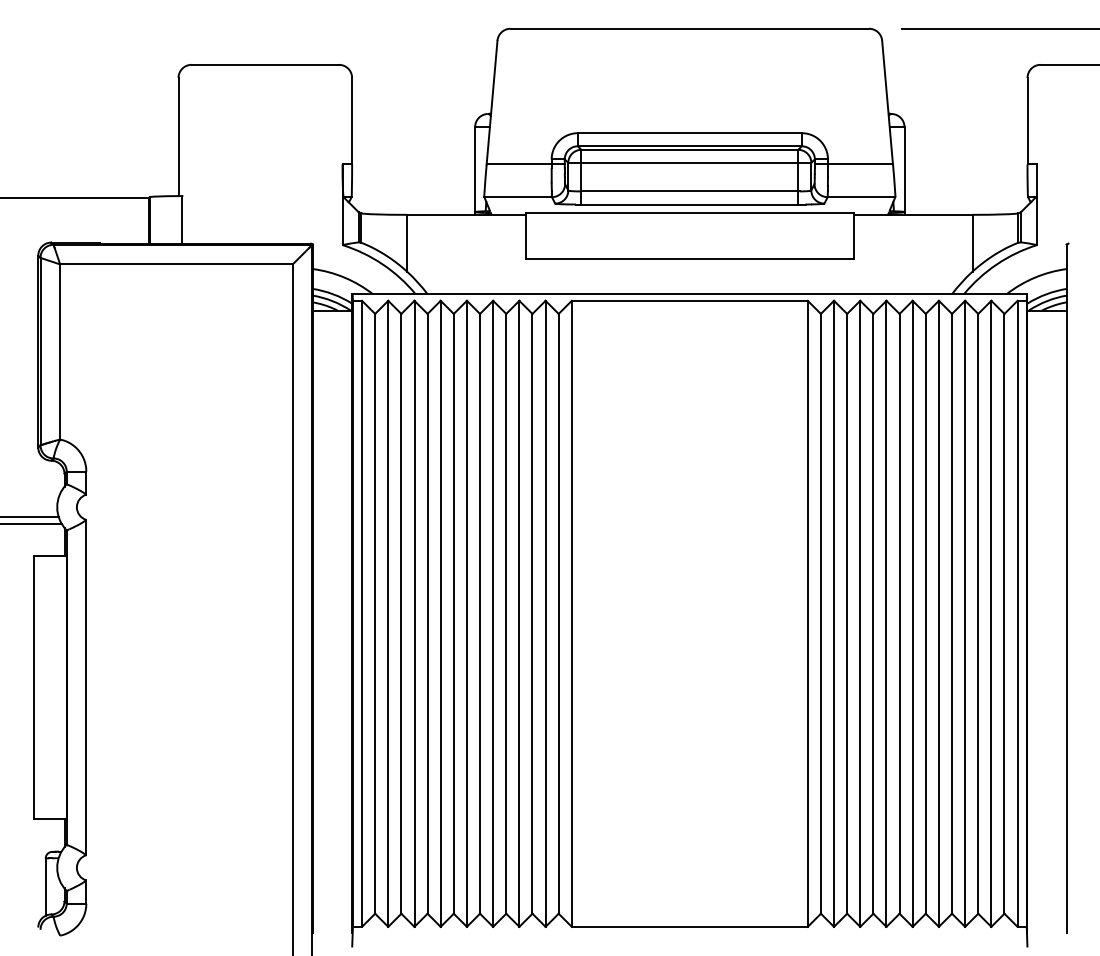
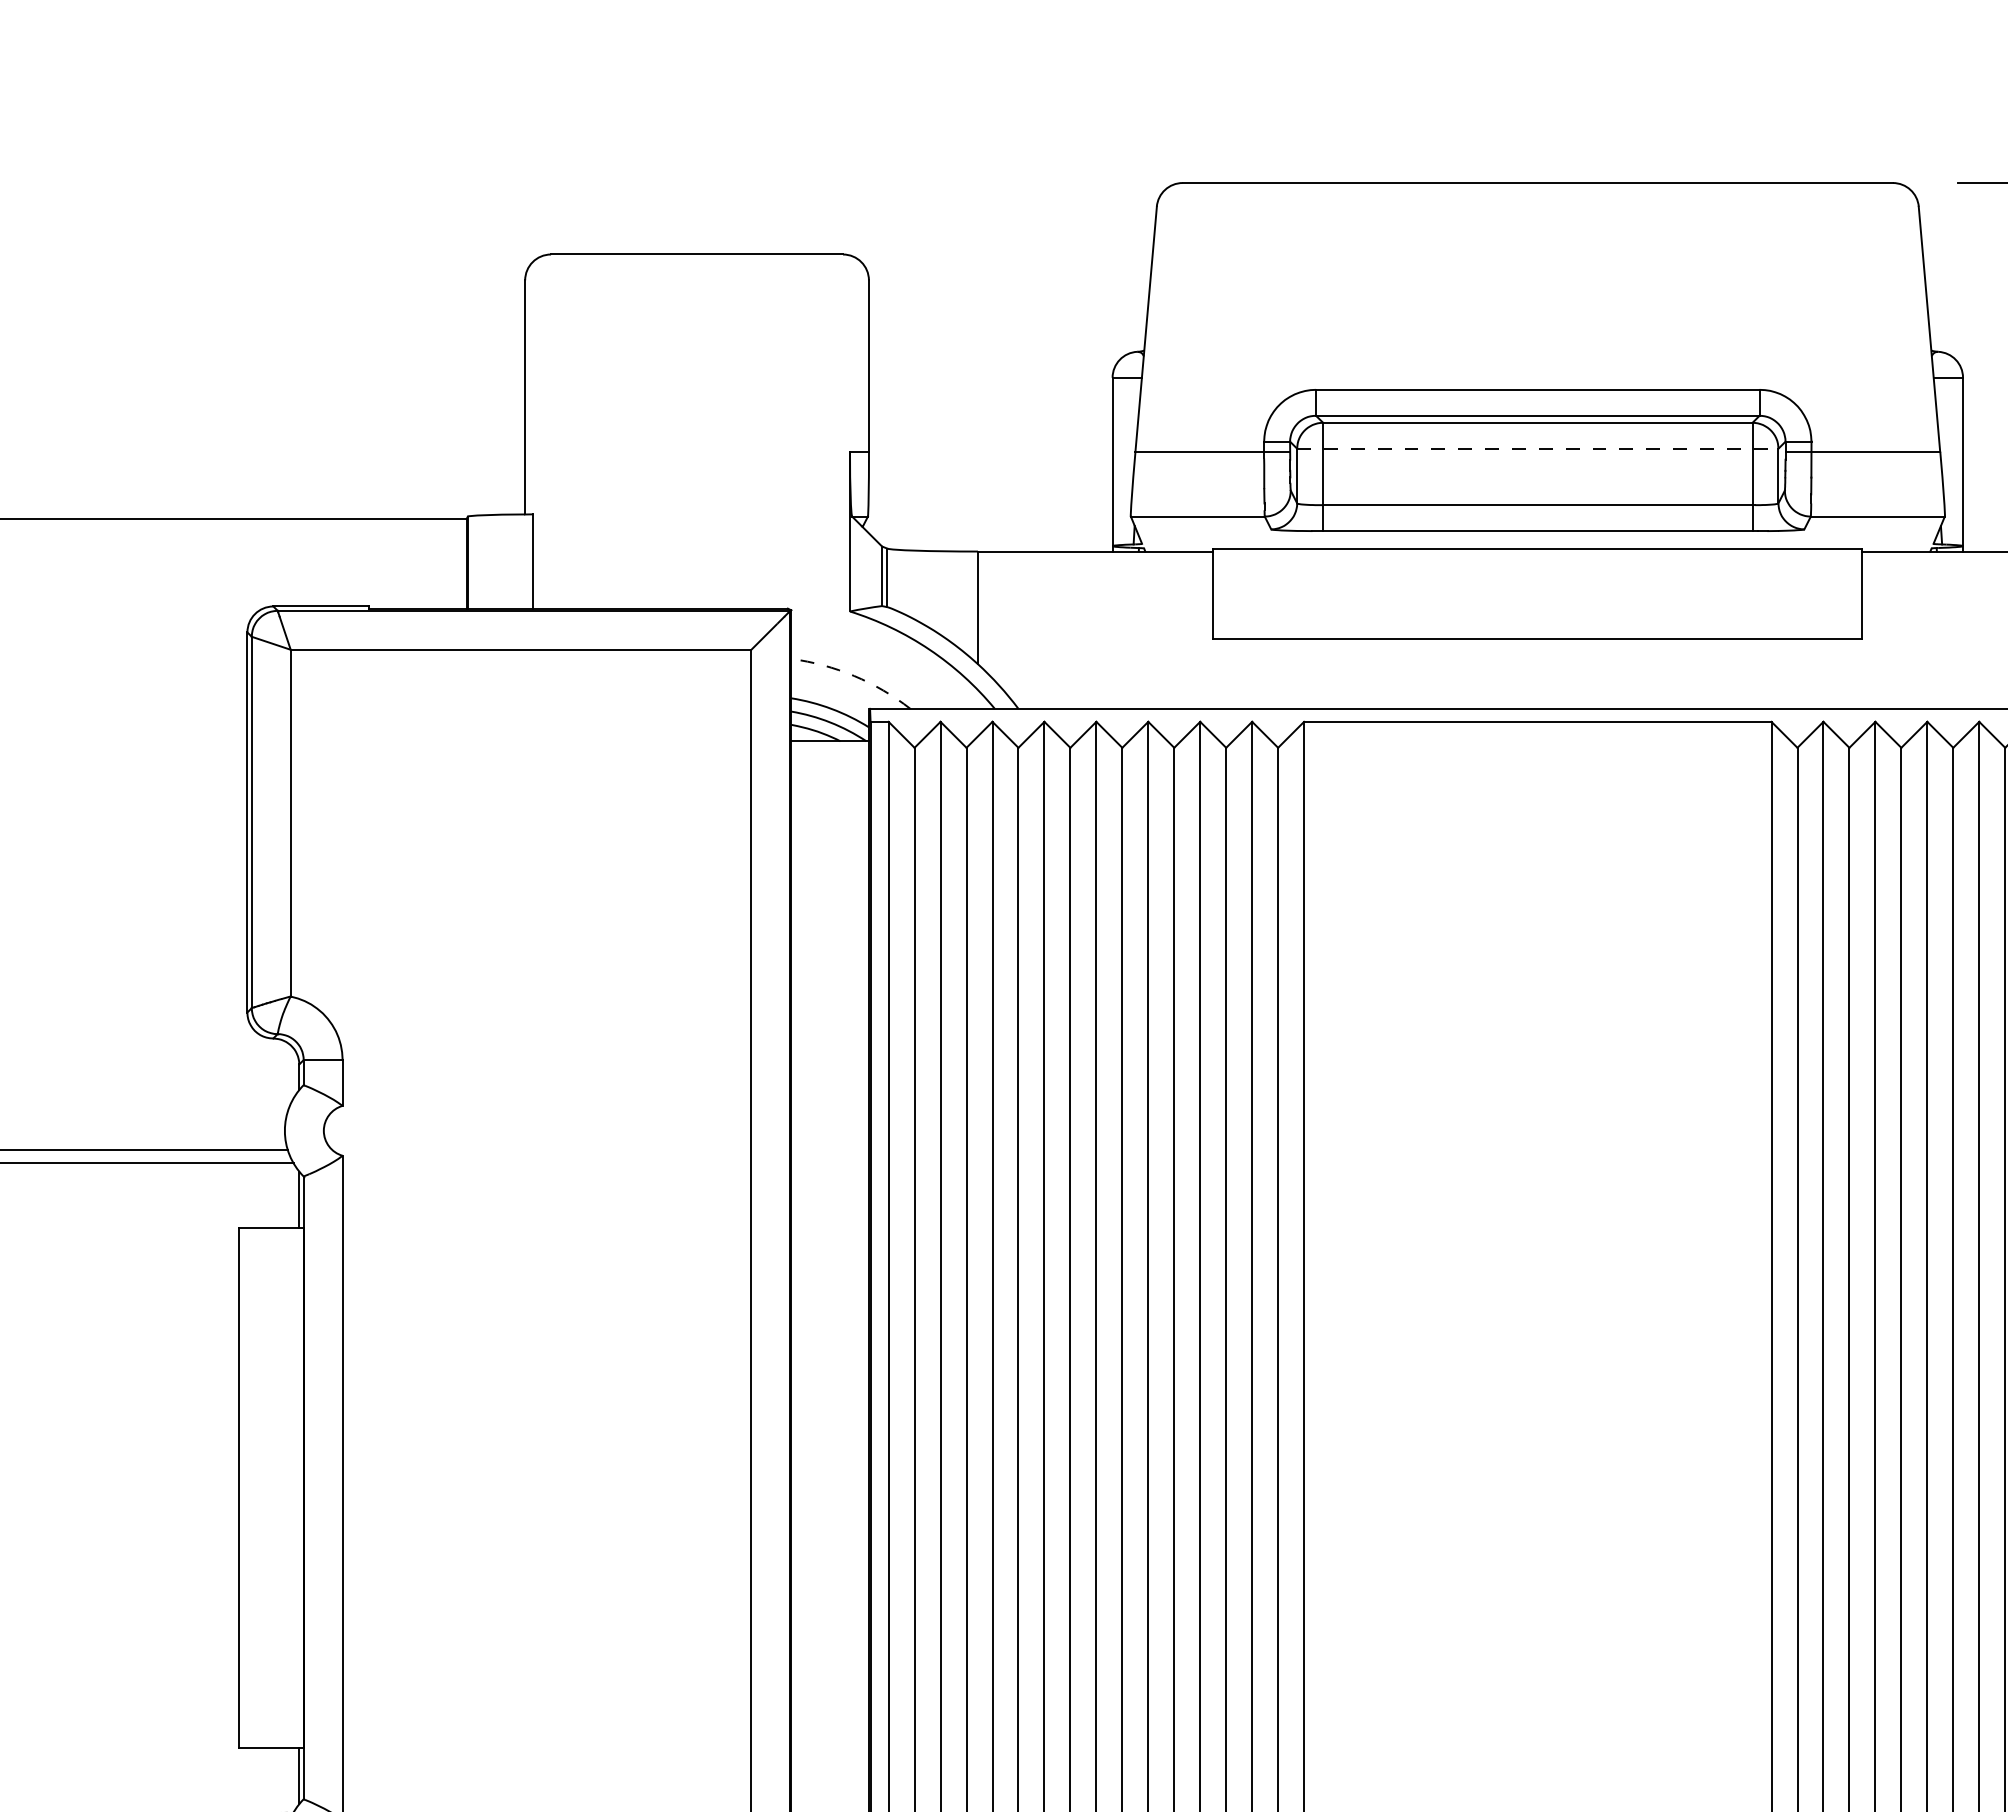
line: (690, 162) -> (1539, 447), solid -> dashed
arc: (344, 277) -> (853, 675), solid -> dashed

